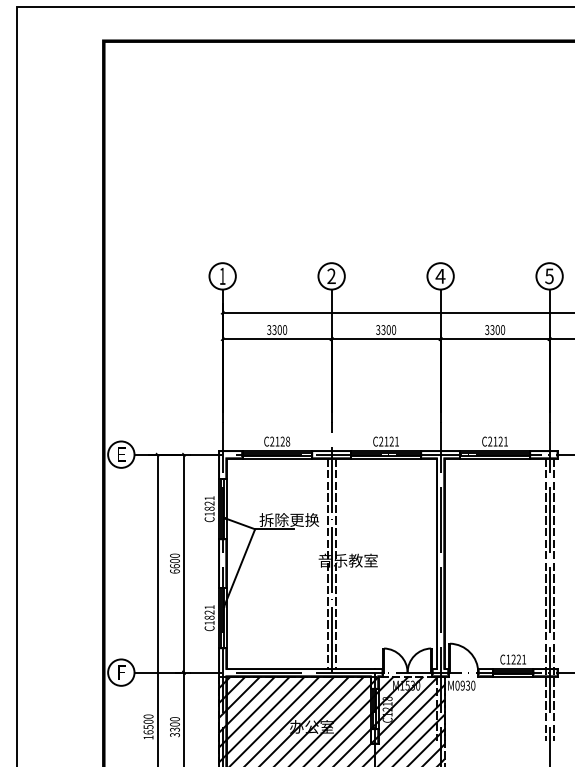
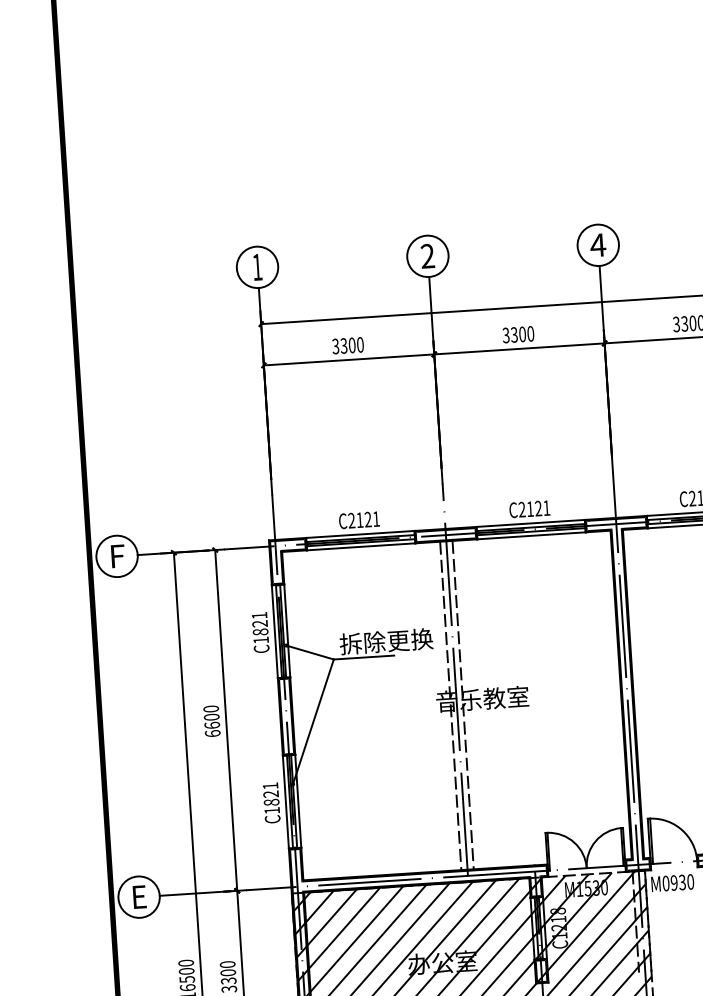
text: (288, 441) -> (377, 518), C2128 -> C2121
text: (122, 455) -> (119, 557), E -> F
text: (122, 673) -> (141, 898), F -> E

